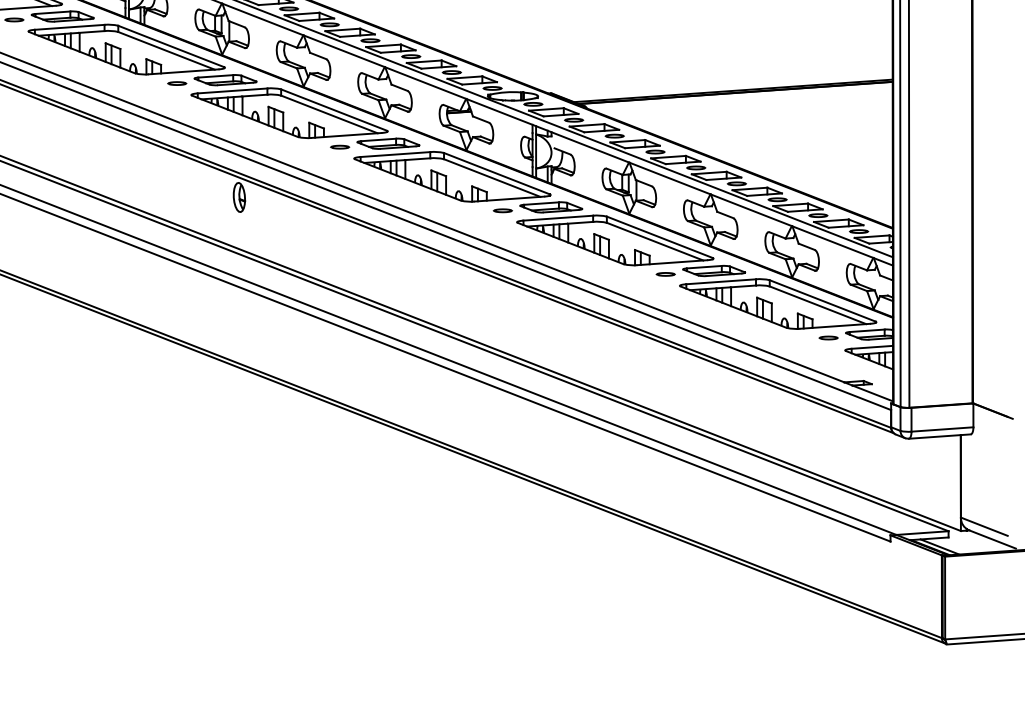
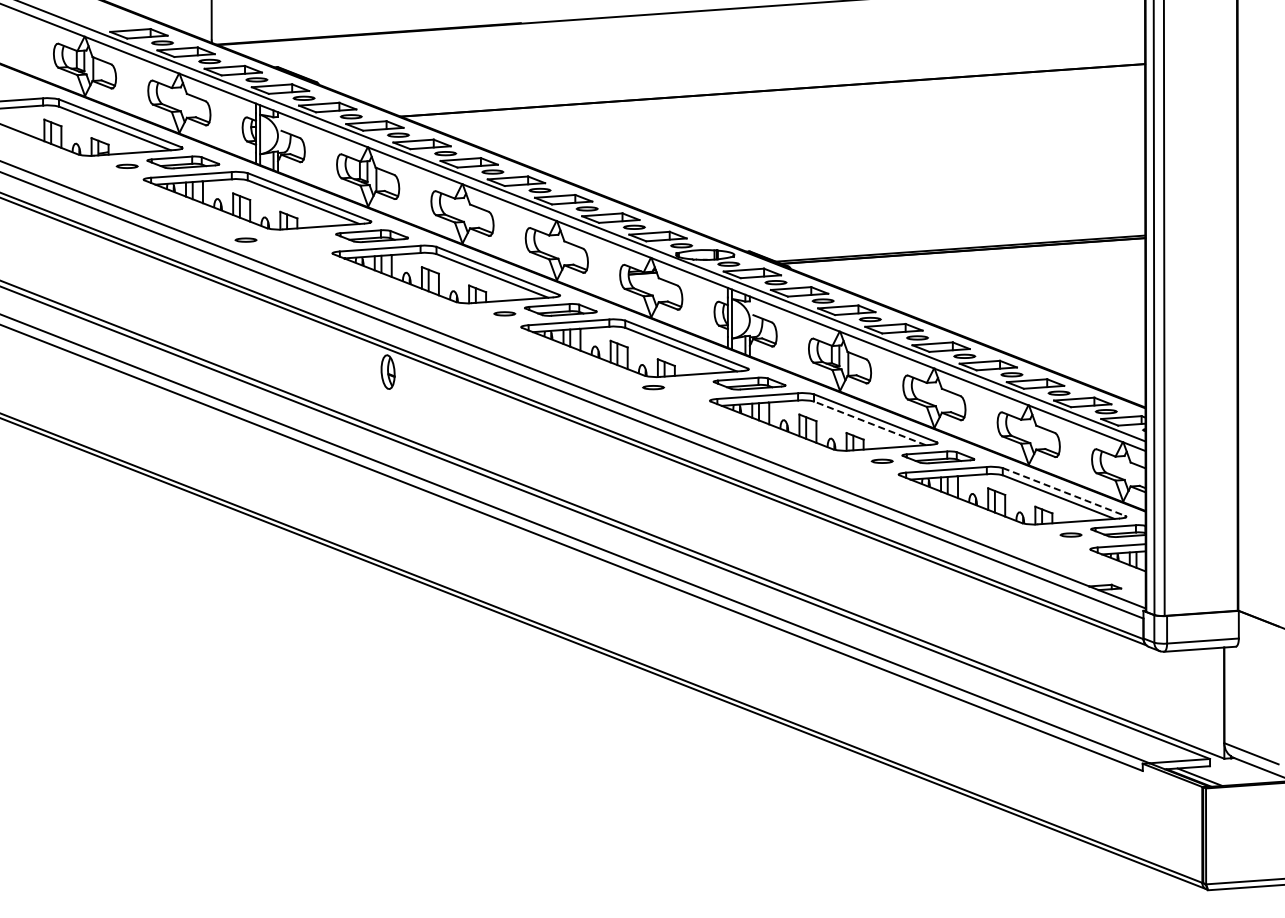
part: (176, 83) -> (245, 239), moved
part: (502, 210) -> (653, 387), moved
line: (654, 241) -> (869, 423), solid -> dashed
line: (822, 301) -> (1064, 492), solid -> dashed

